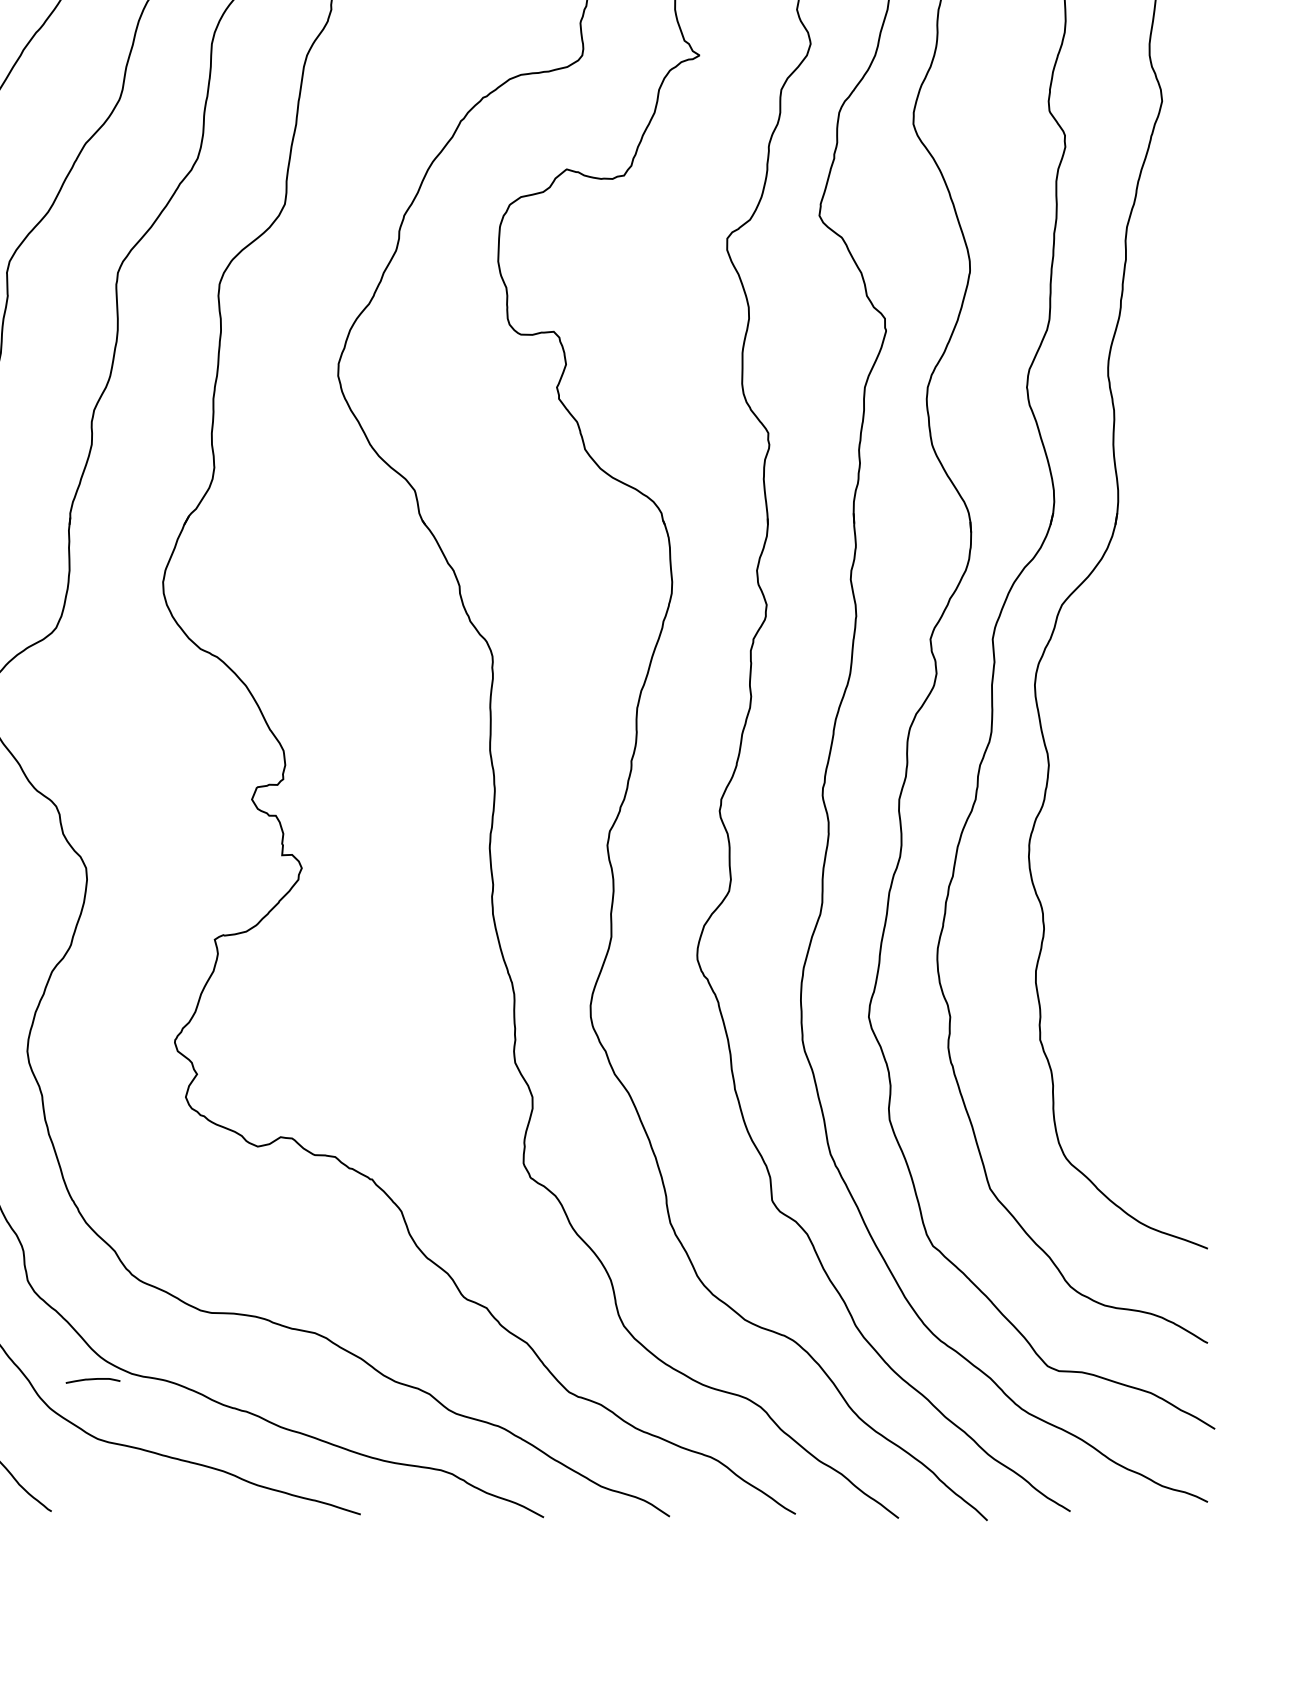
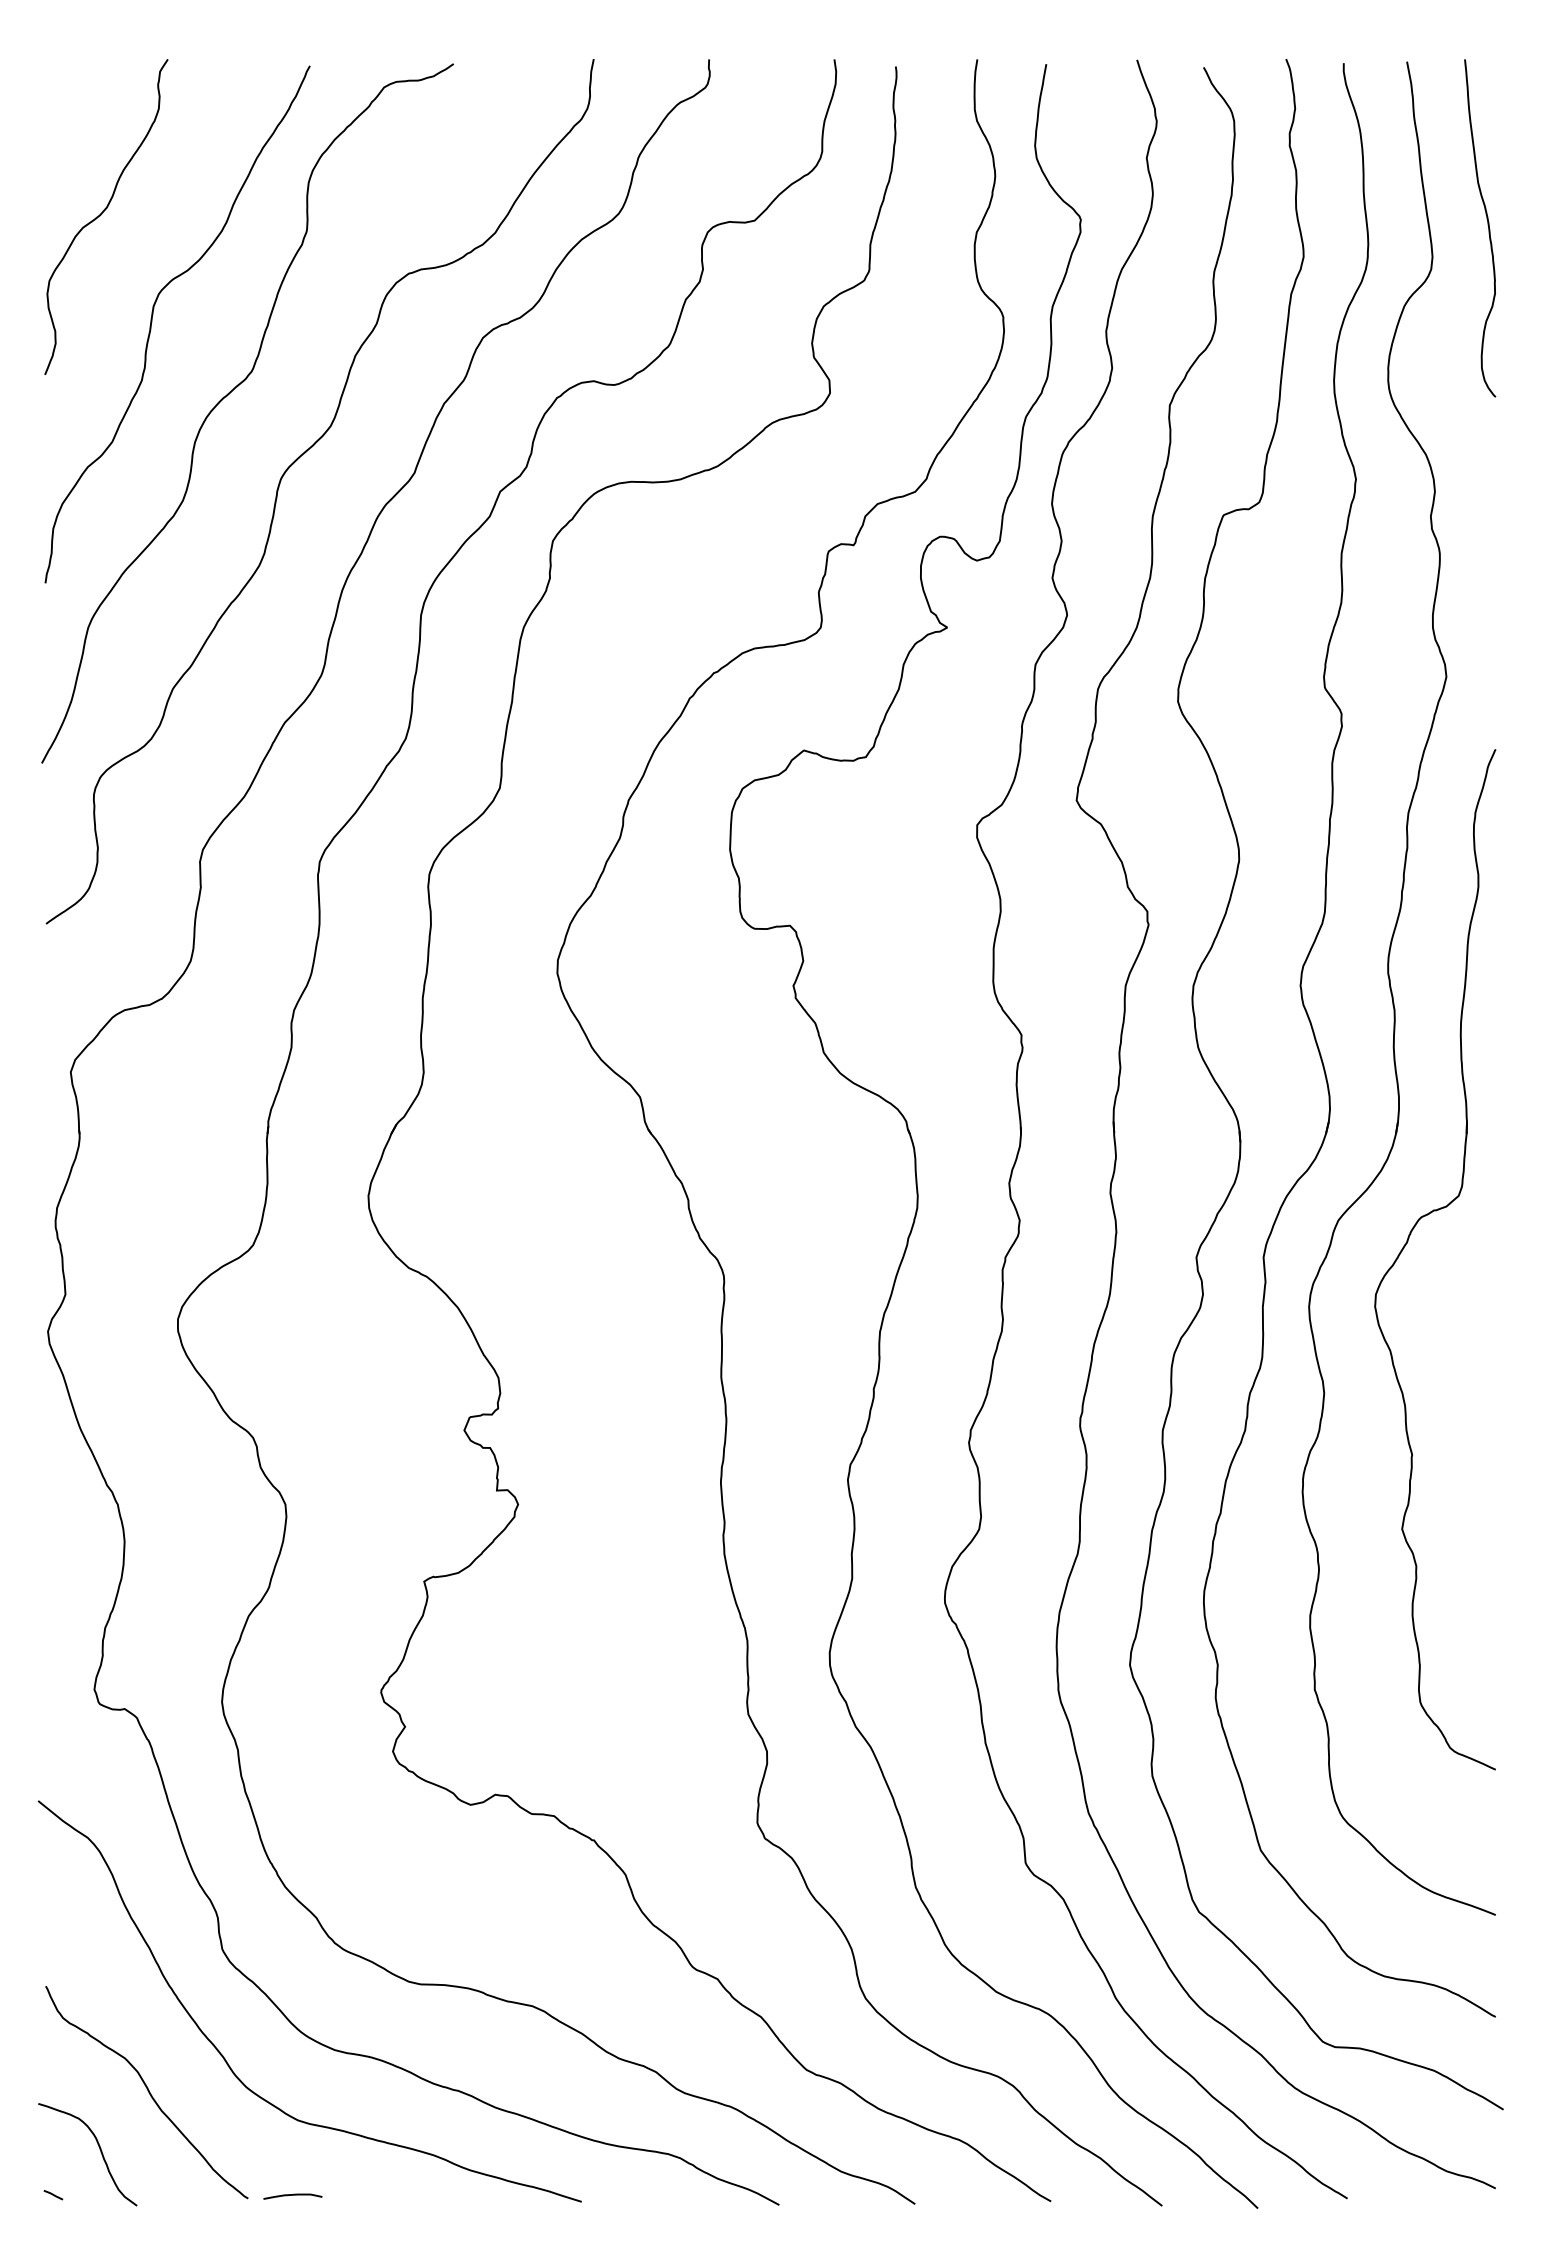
part: (1125, 628) -> (1406, 1245), added
curve: (92, 1379) -> (292, 2195), moved

